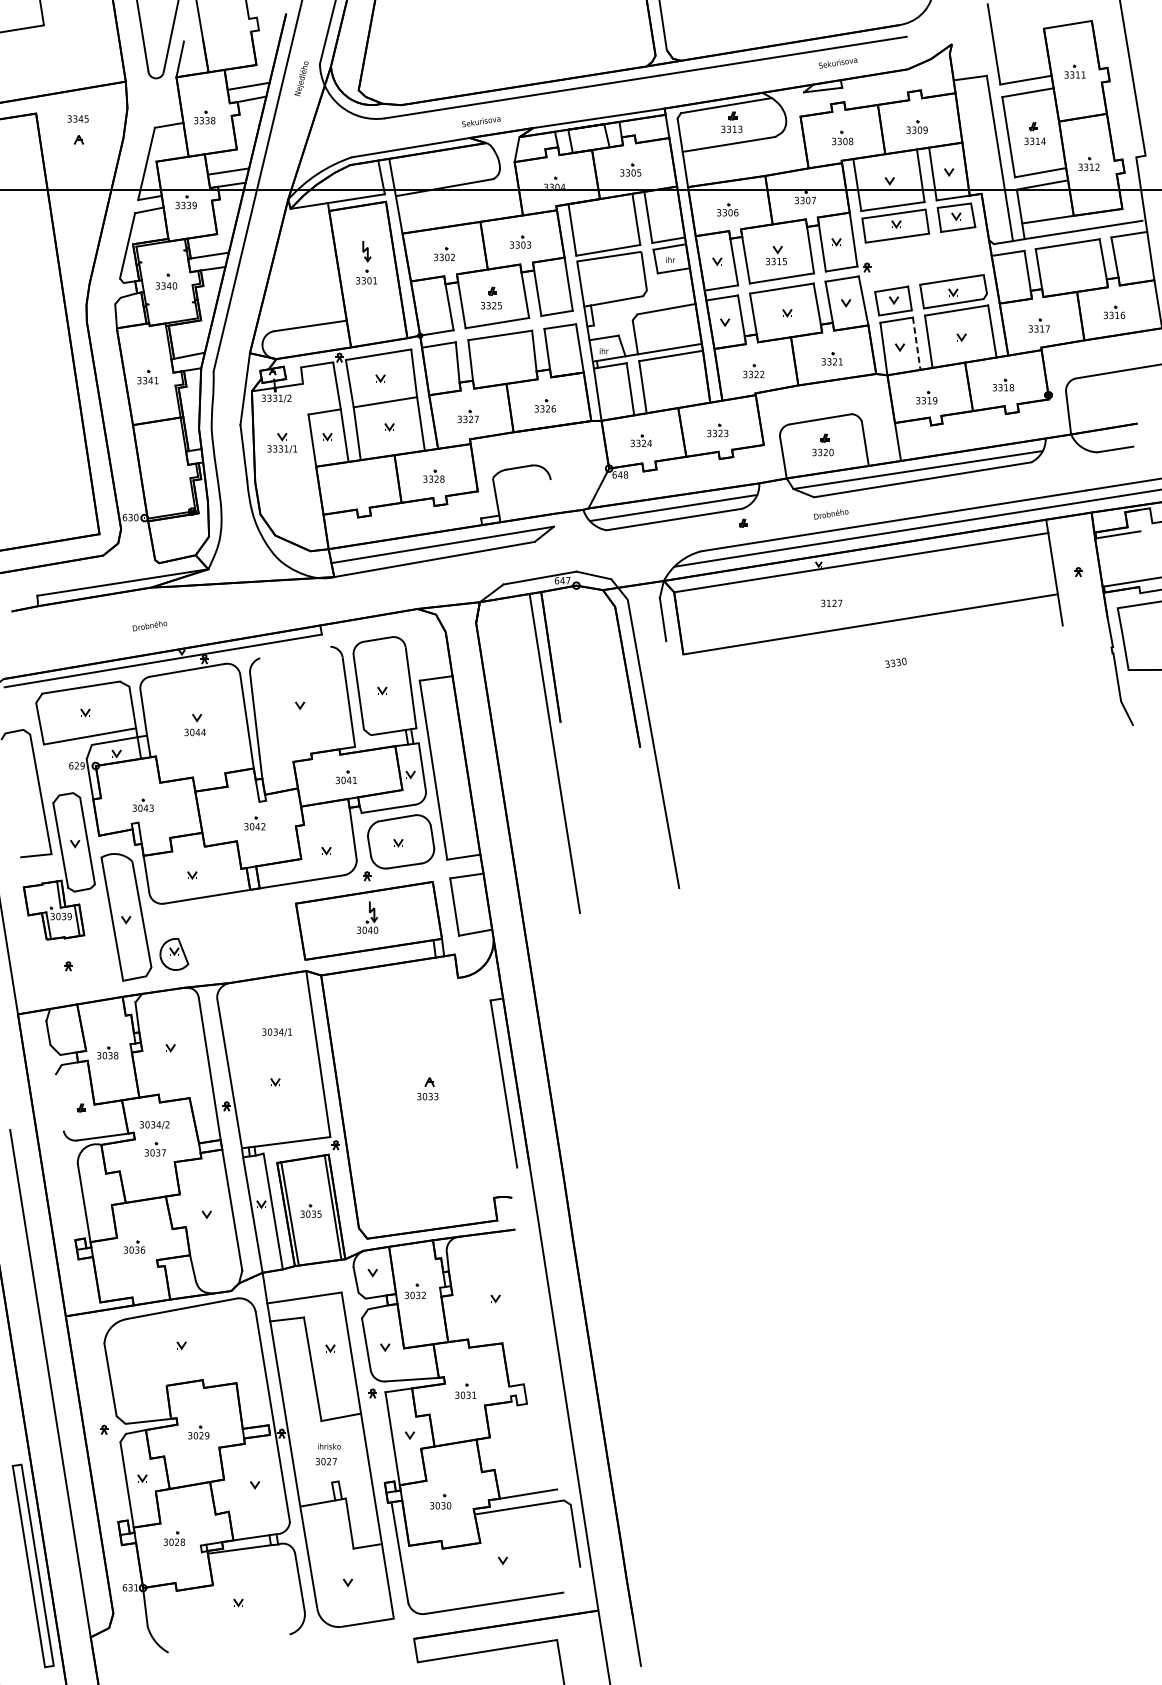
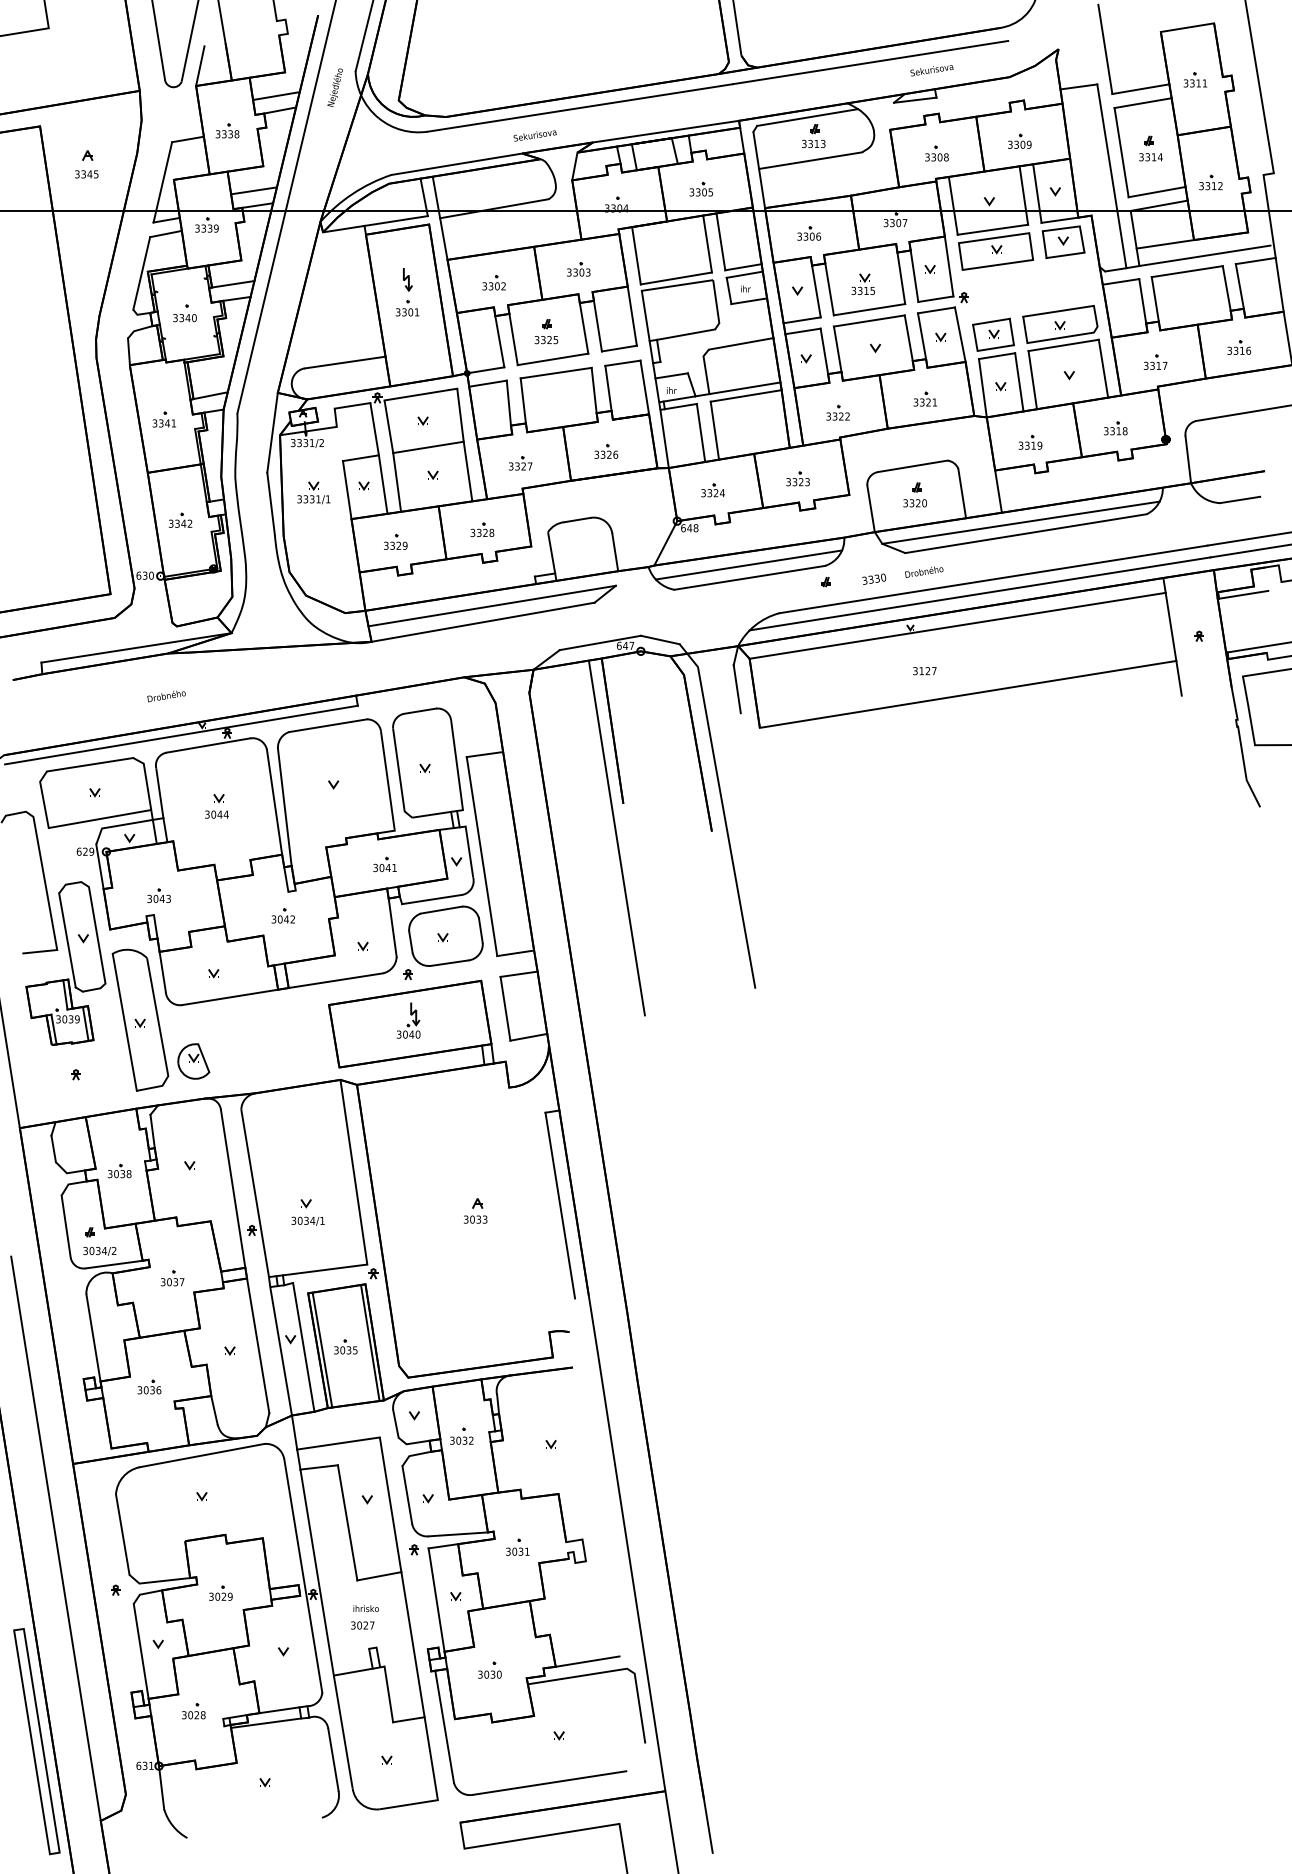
text: (77, 119) -> (86, 174), moved
line: (916, 343) -> (1019, 382), dashed -> solid
part: (162, 467) -> (180, 519), added
part: (355, 486) -> (395, 541), added
line: (553, 496) -> (615, 552), added
line: (295, 652) -> (328, 725), added
text: (896, 662) -> (874, 578), moved
text: (276, 1031) -> (307, 1220), moved
line: (59, 1102) -> (65, 1226), added
text: (154, 1124) -> (99, 1250), moved

